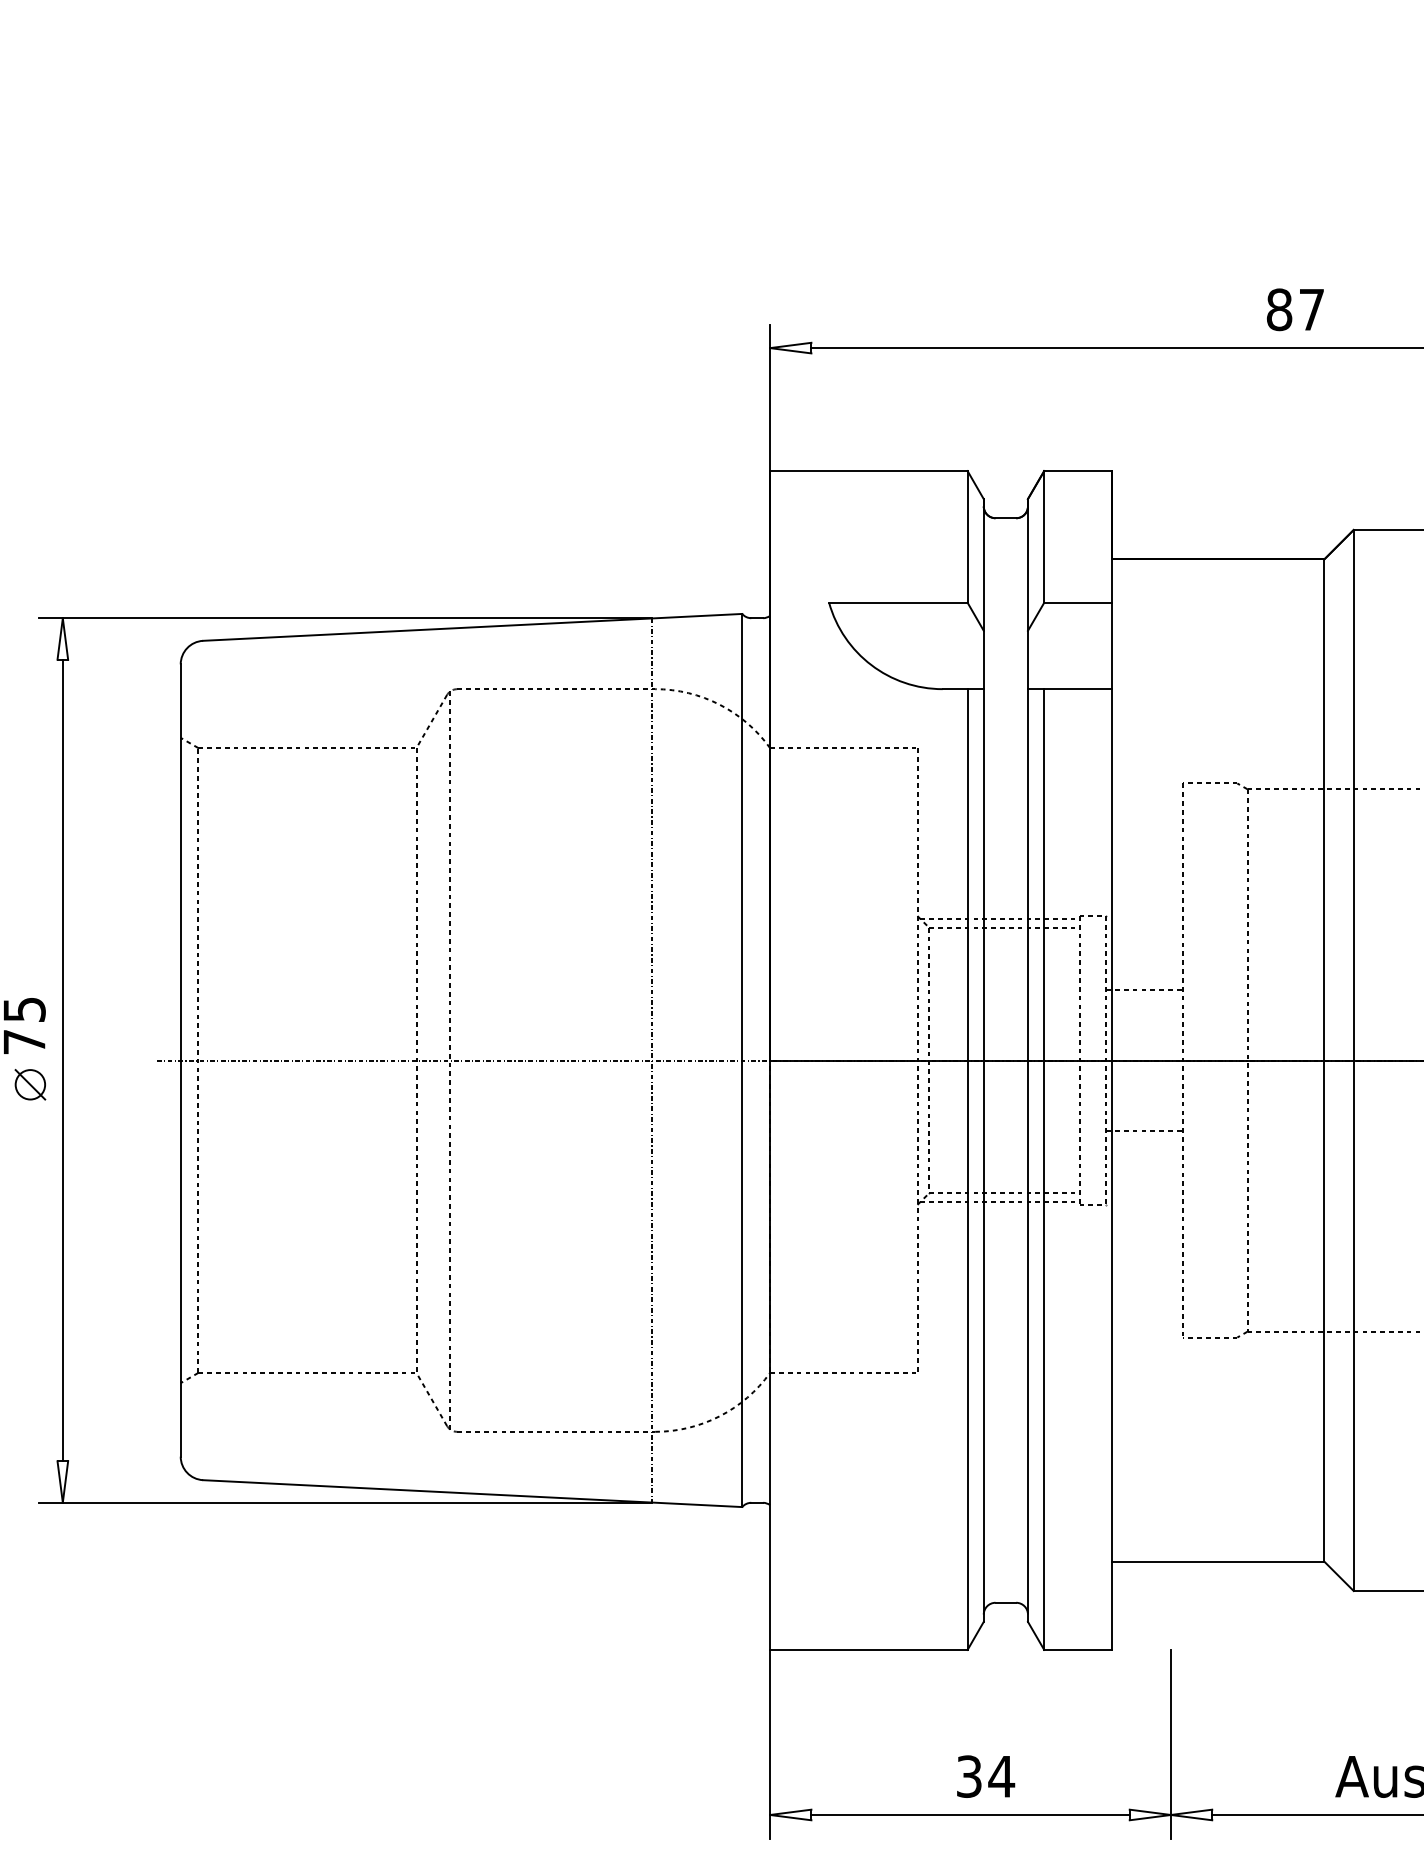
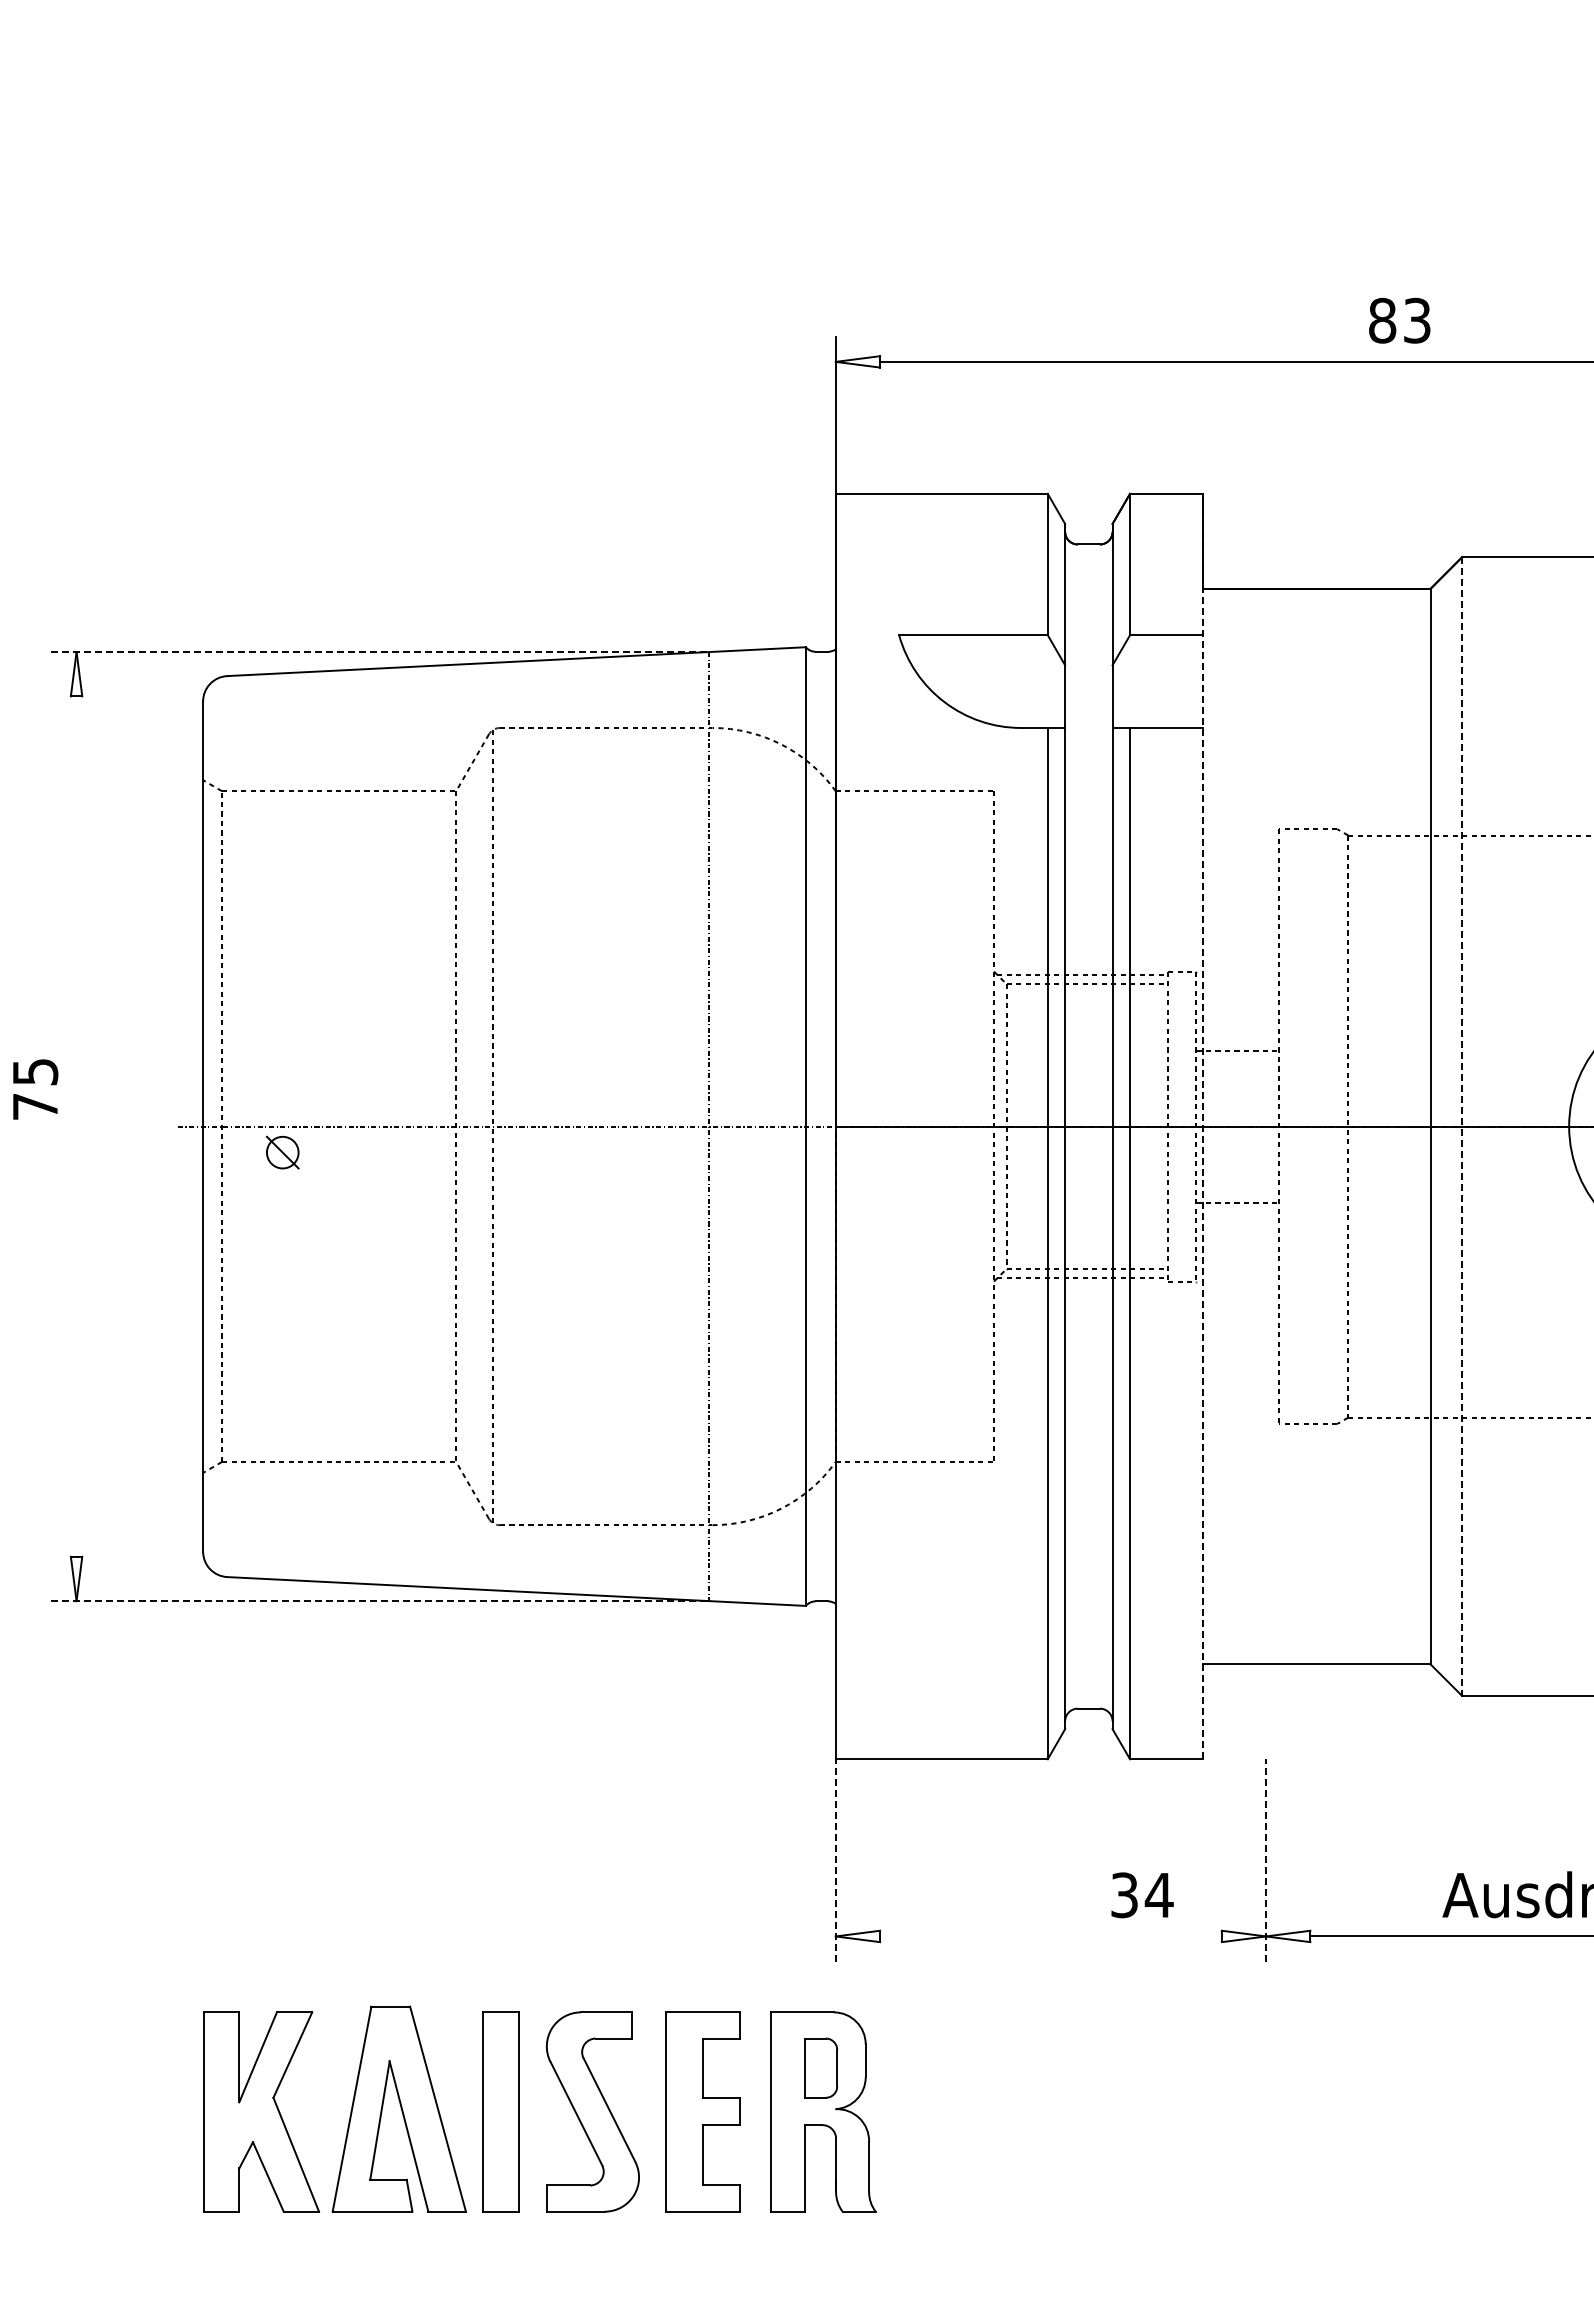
text: (1312, 309) -> (1417, 320), 87 -> 83
line: (345, 618) -> (380, 652), solid -> dashed
line: (62, 1060) -> (76, 1126), removed
line: (1111, 1060) -> (1202, 1126), solid -> dashed
line: (1353, 1061) -> (1462, 1127), solid -> dashed
part: (30, 1084) -> (282, 1152), moved
line: (345, 1502) -> (380, 1601), solid -> dashed
line: (769, 1744) -> (835, 1860), solid -> dashed
line: (1171, 1744) -> (1266, 1860), solid -> dashed
text: (985, 1776) -> (1142, 1895), moved
line: (970, 1815) -> (1050, 1936), removed

